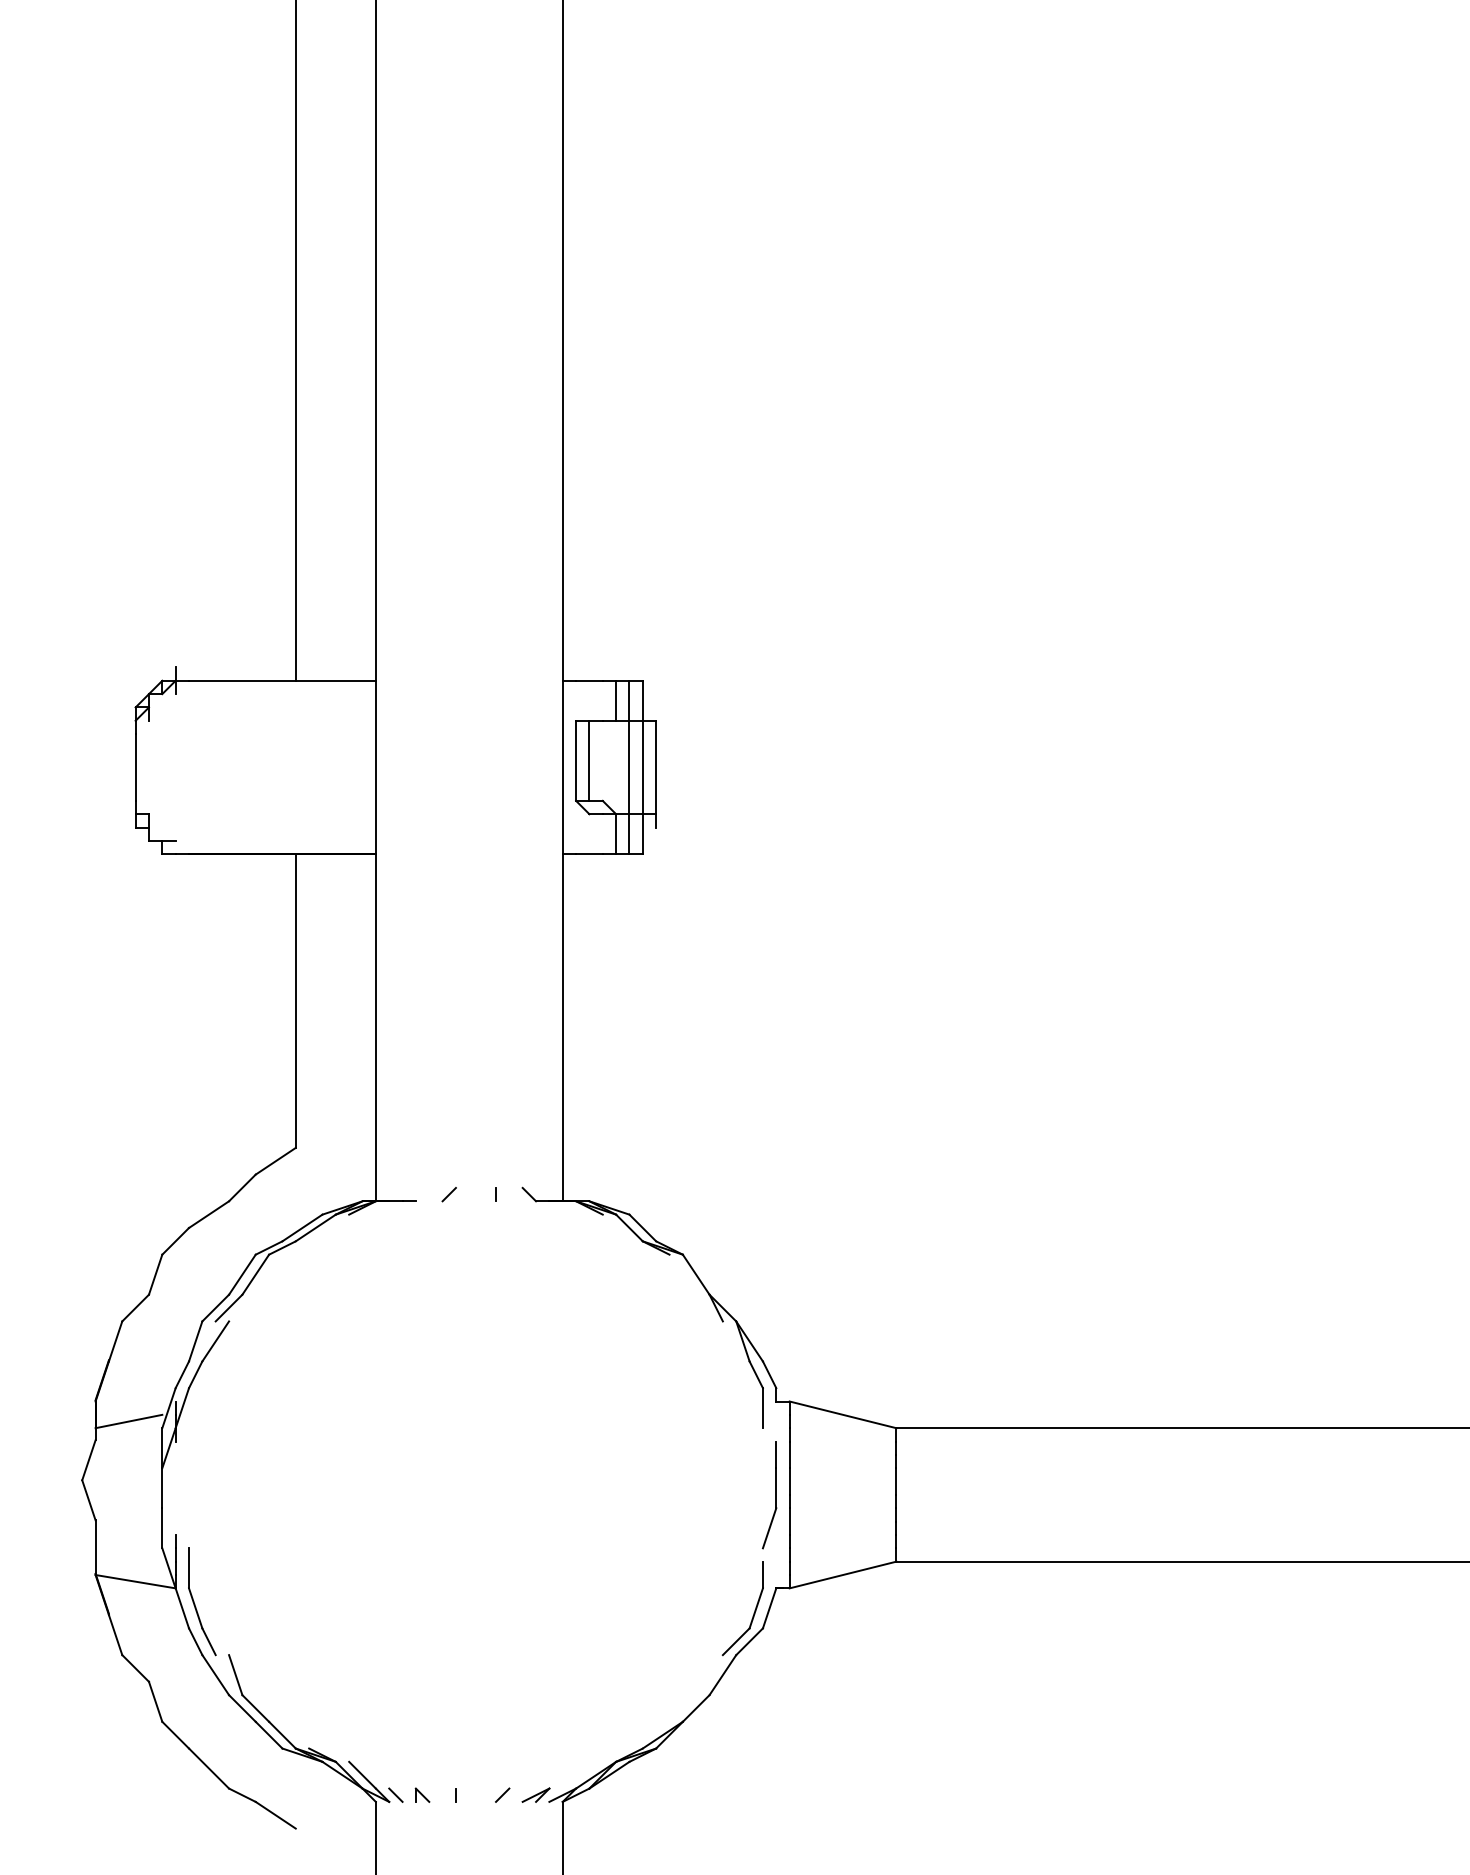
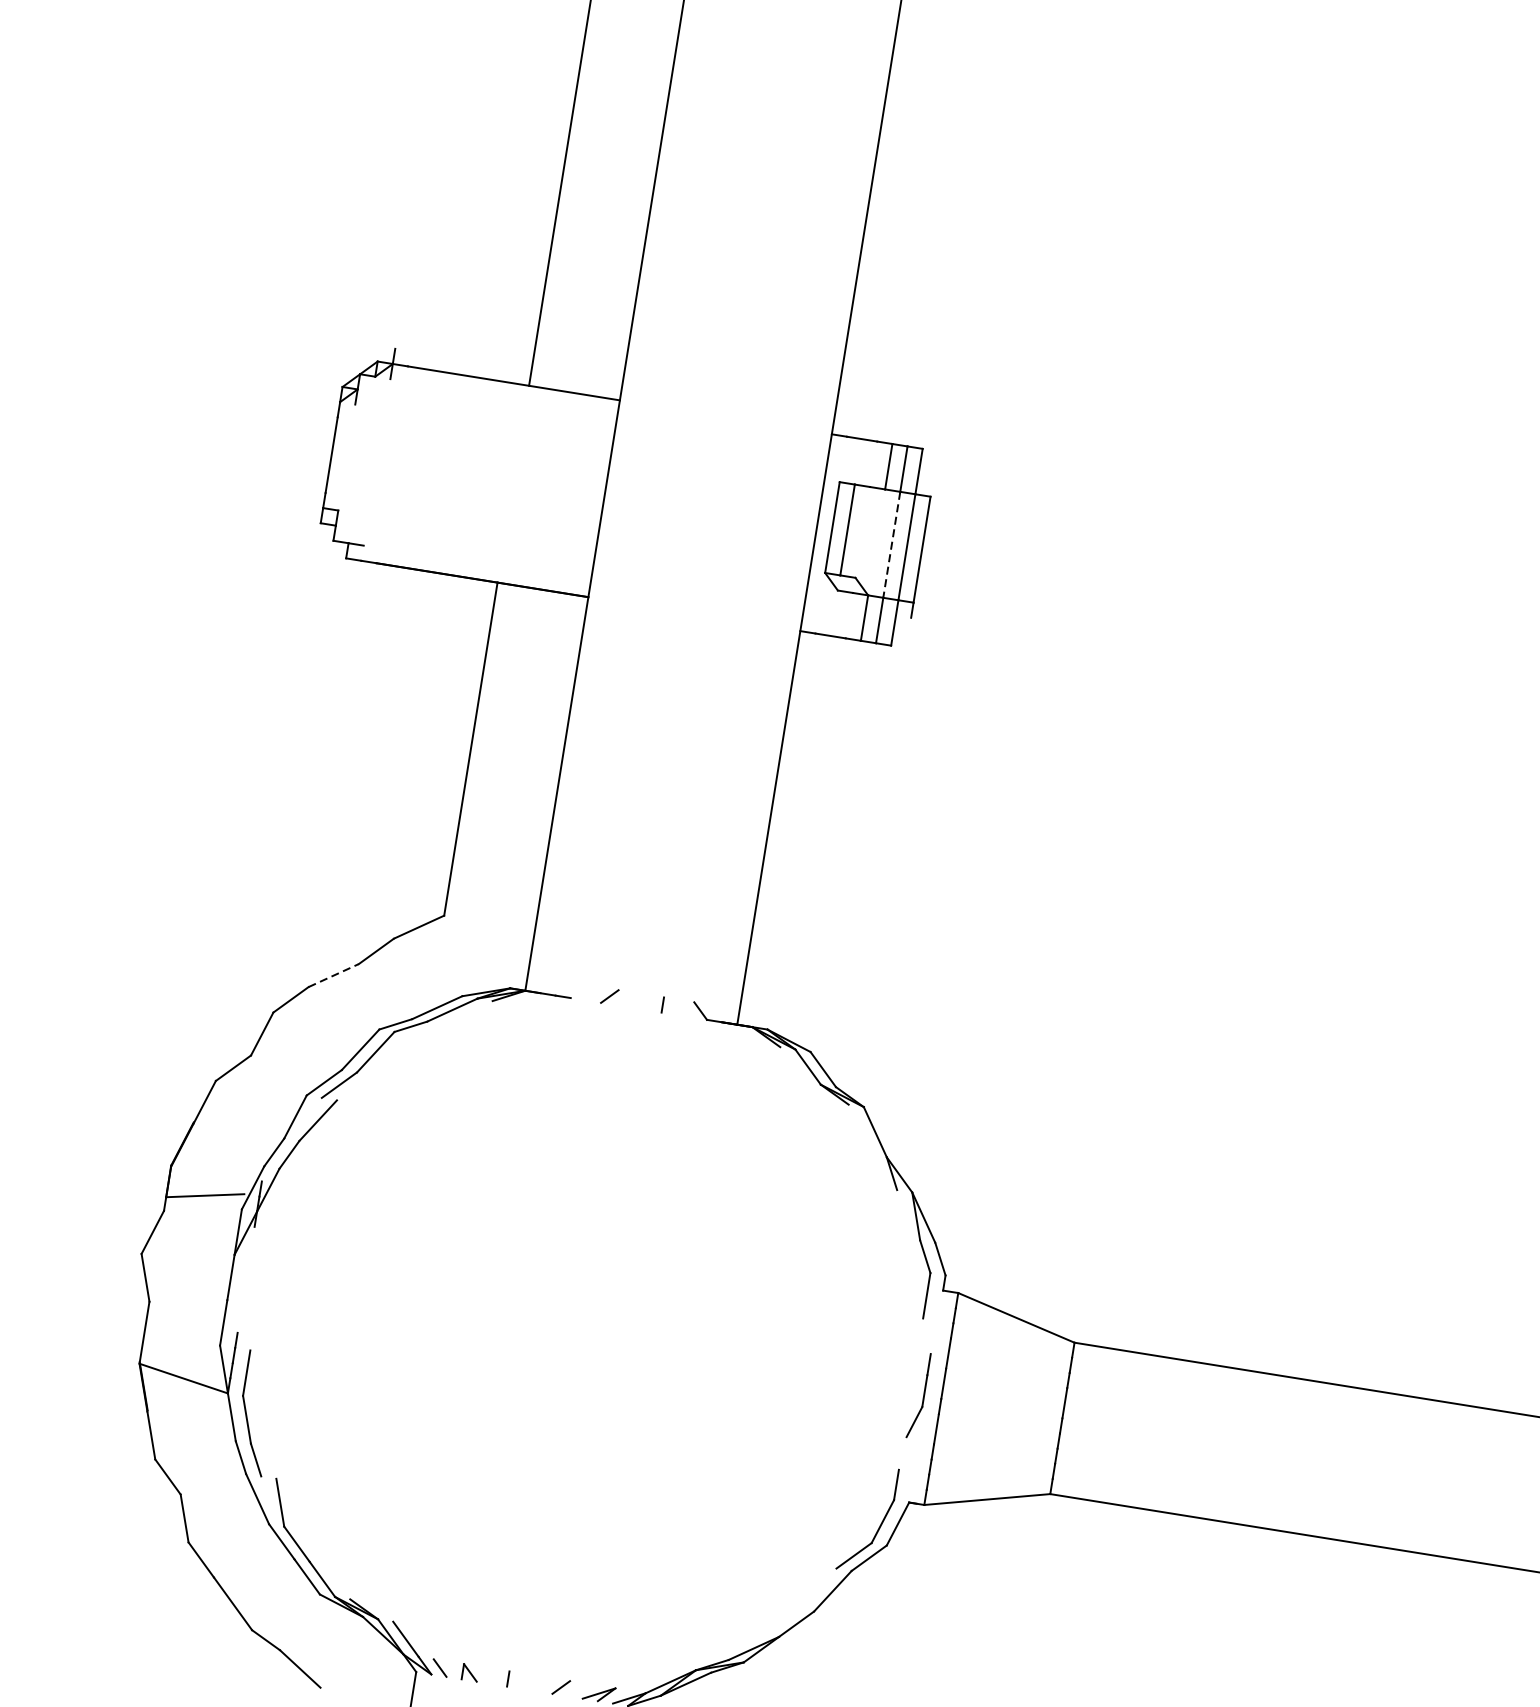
line: (629, 767) -> (891, 544), solid -> dashed
line: (209, 1214) -> (334, 975), solid -> dashed
part: (769, 1495) -> (918, 1395), size x0.7

